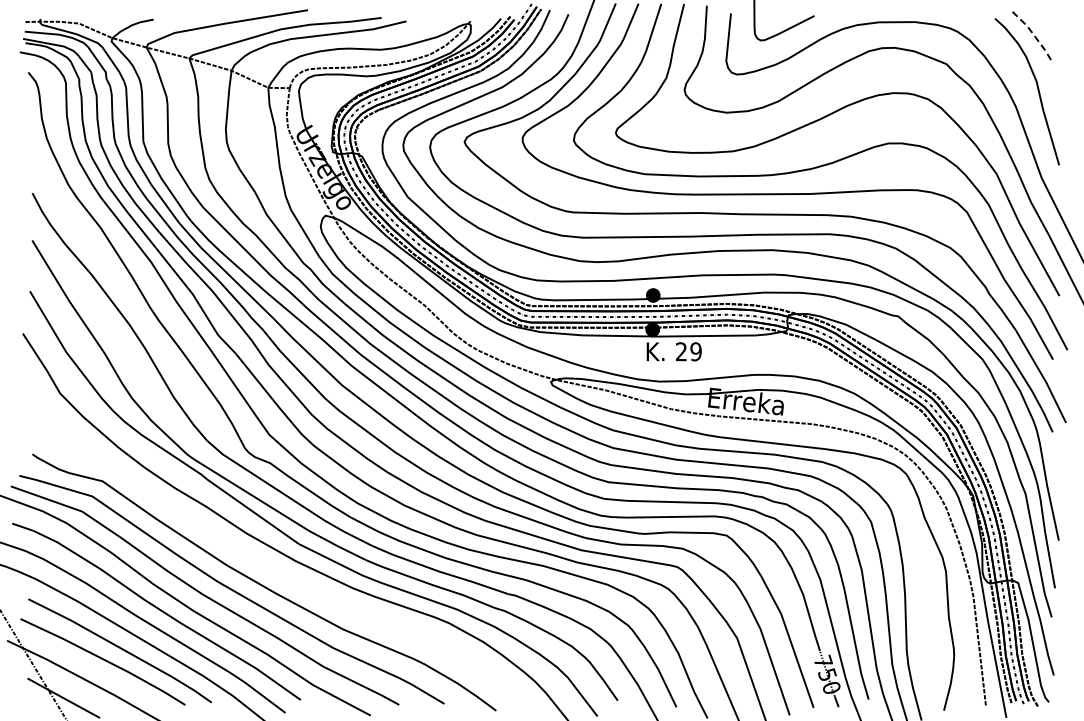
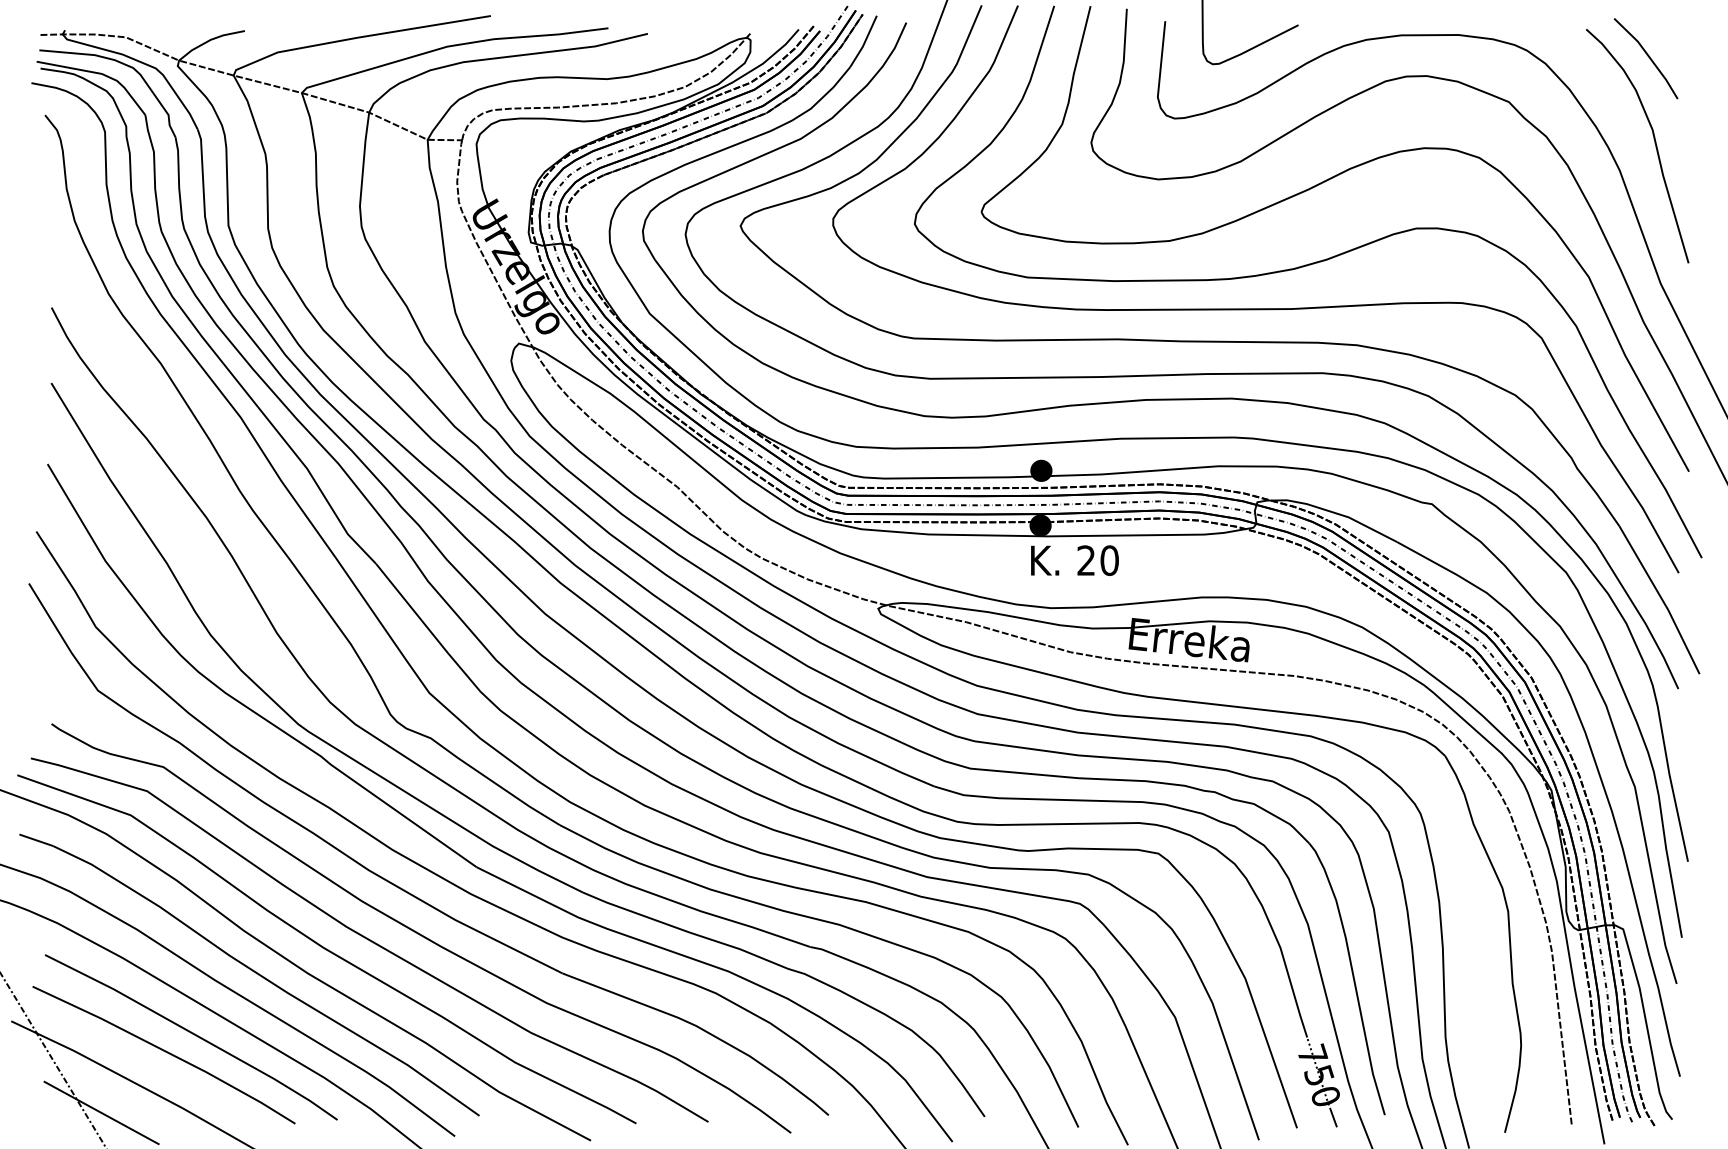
line: (1034, 35) -> (1649, 56), dashed -> solid
text: (695, 351) -> (1108, 560), 29 -> 20
part: (255, 558) -> (407, 890), added

